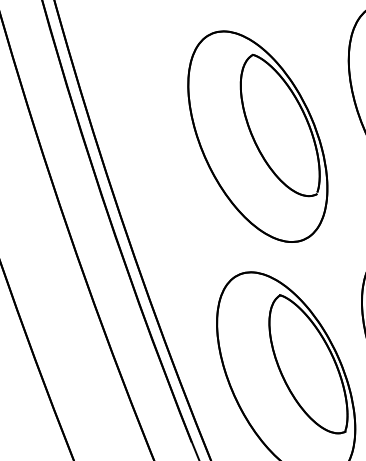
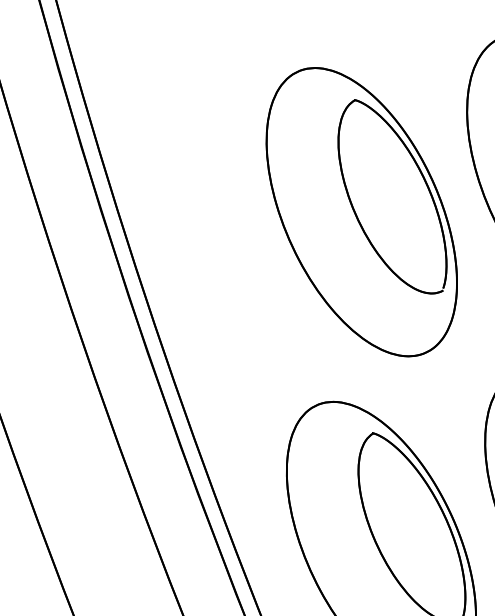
part: (257, 136) -> (361, 211), moved

